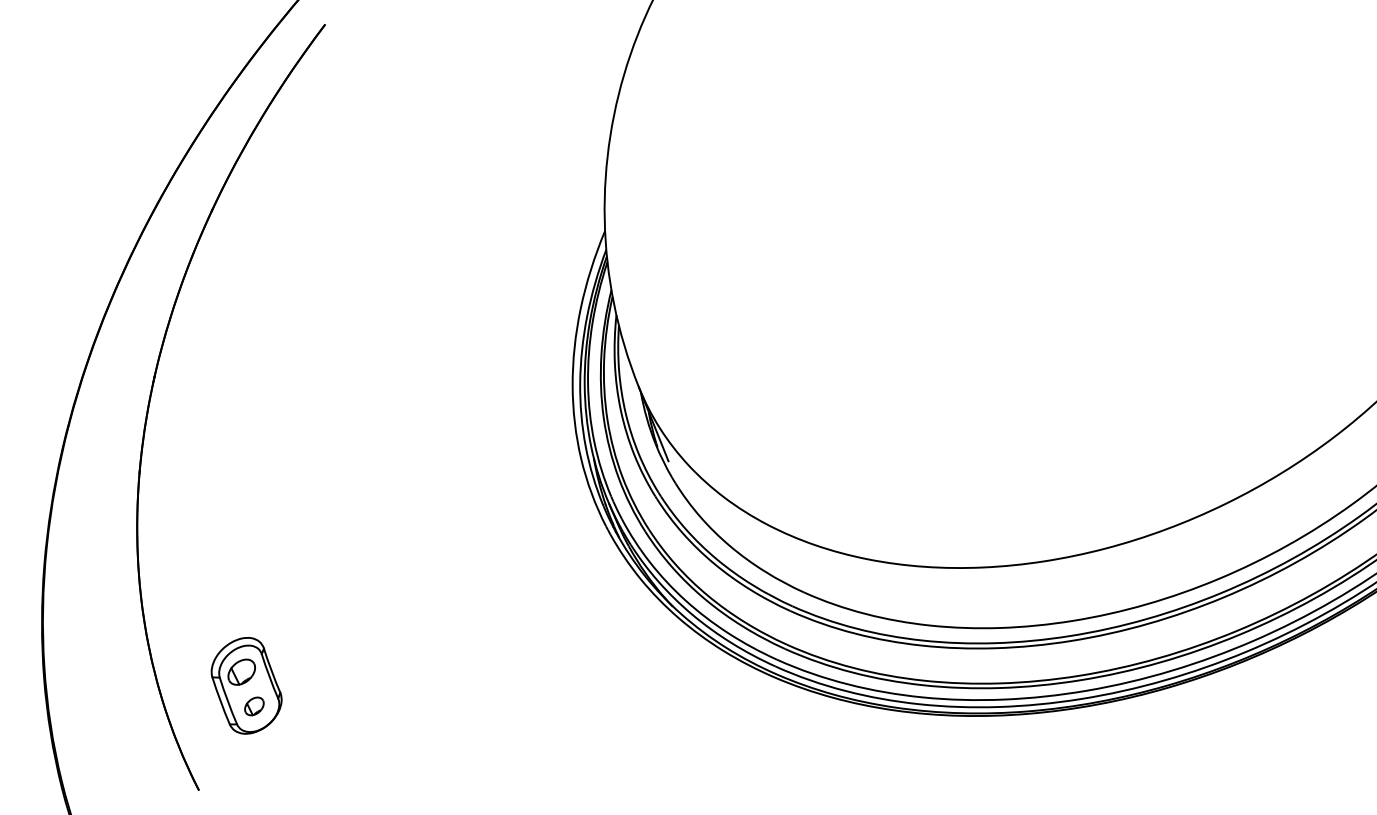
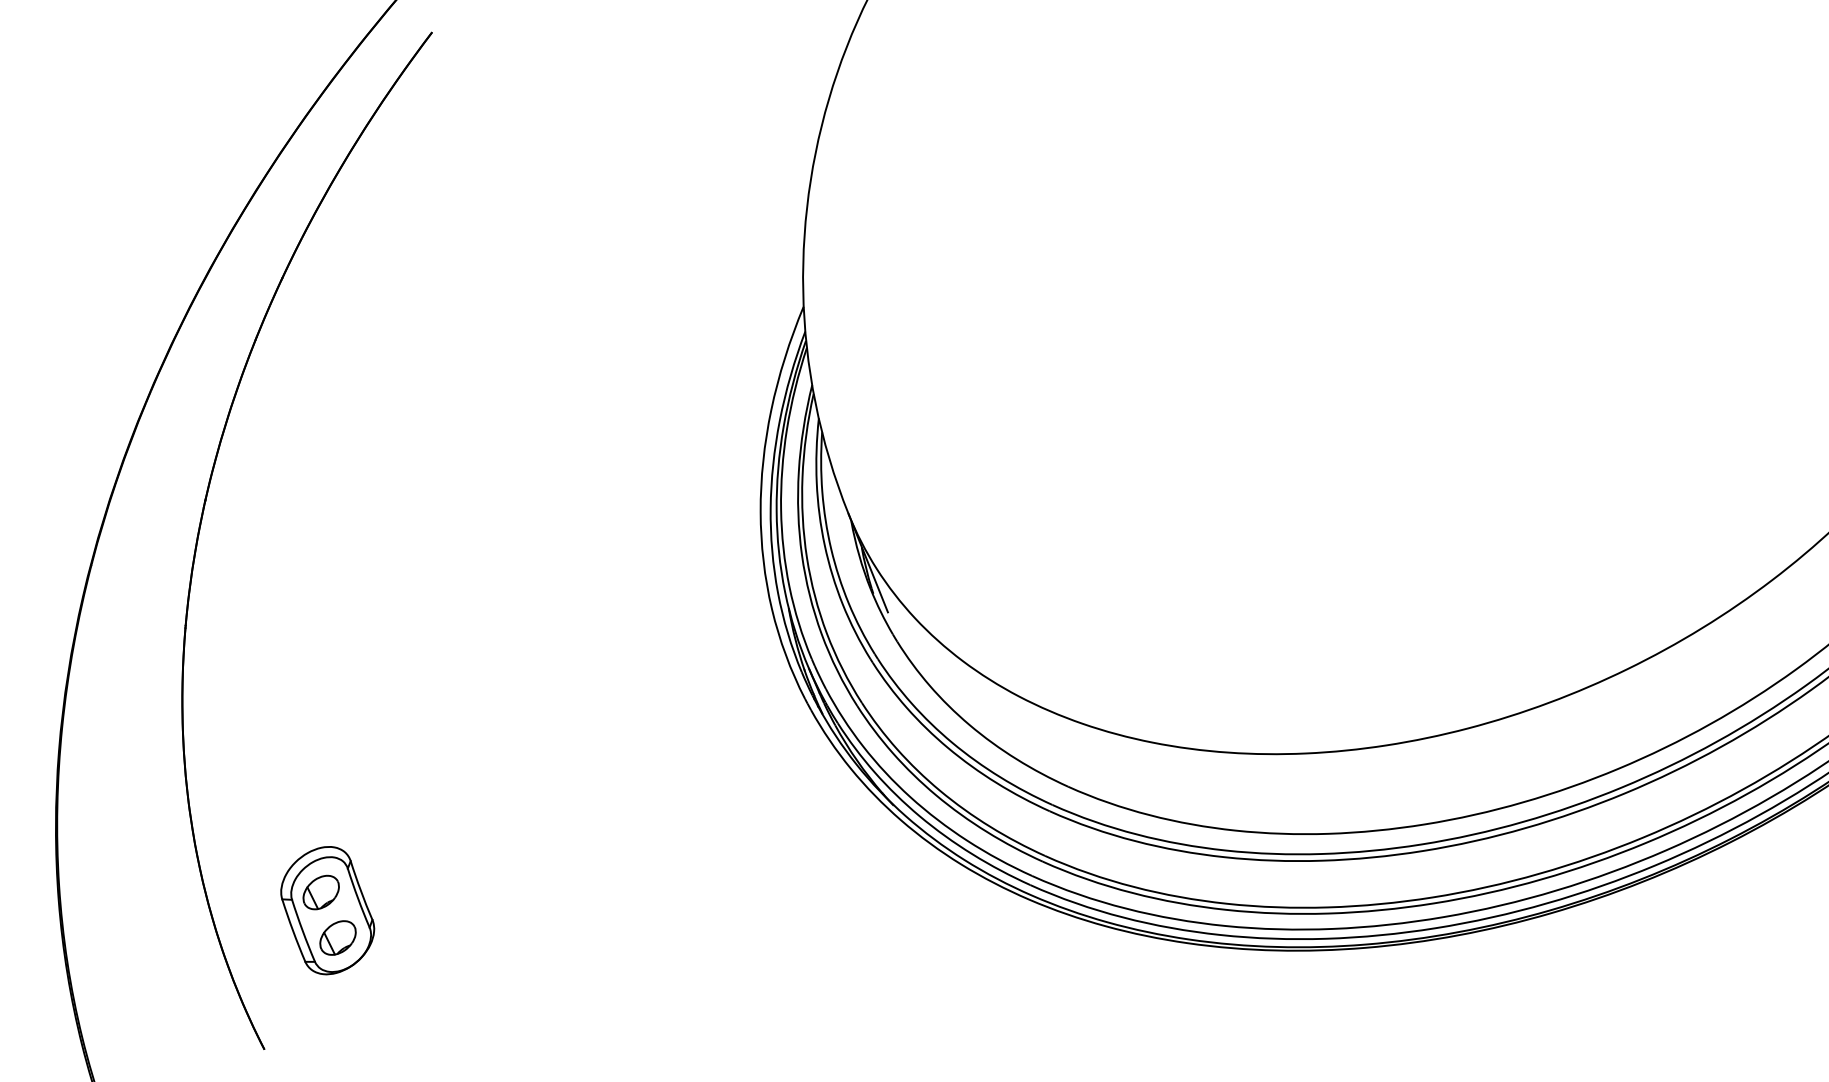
part: (254, 706) -> (337, 937), size x1.43

